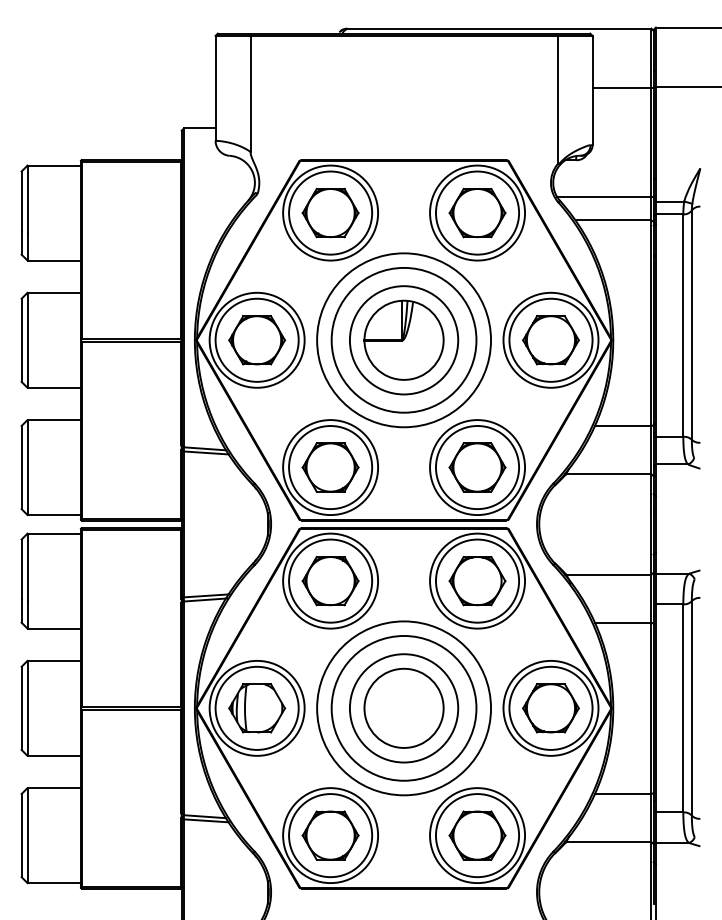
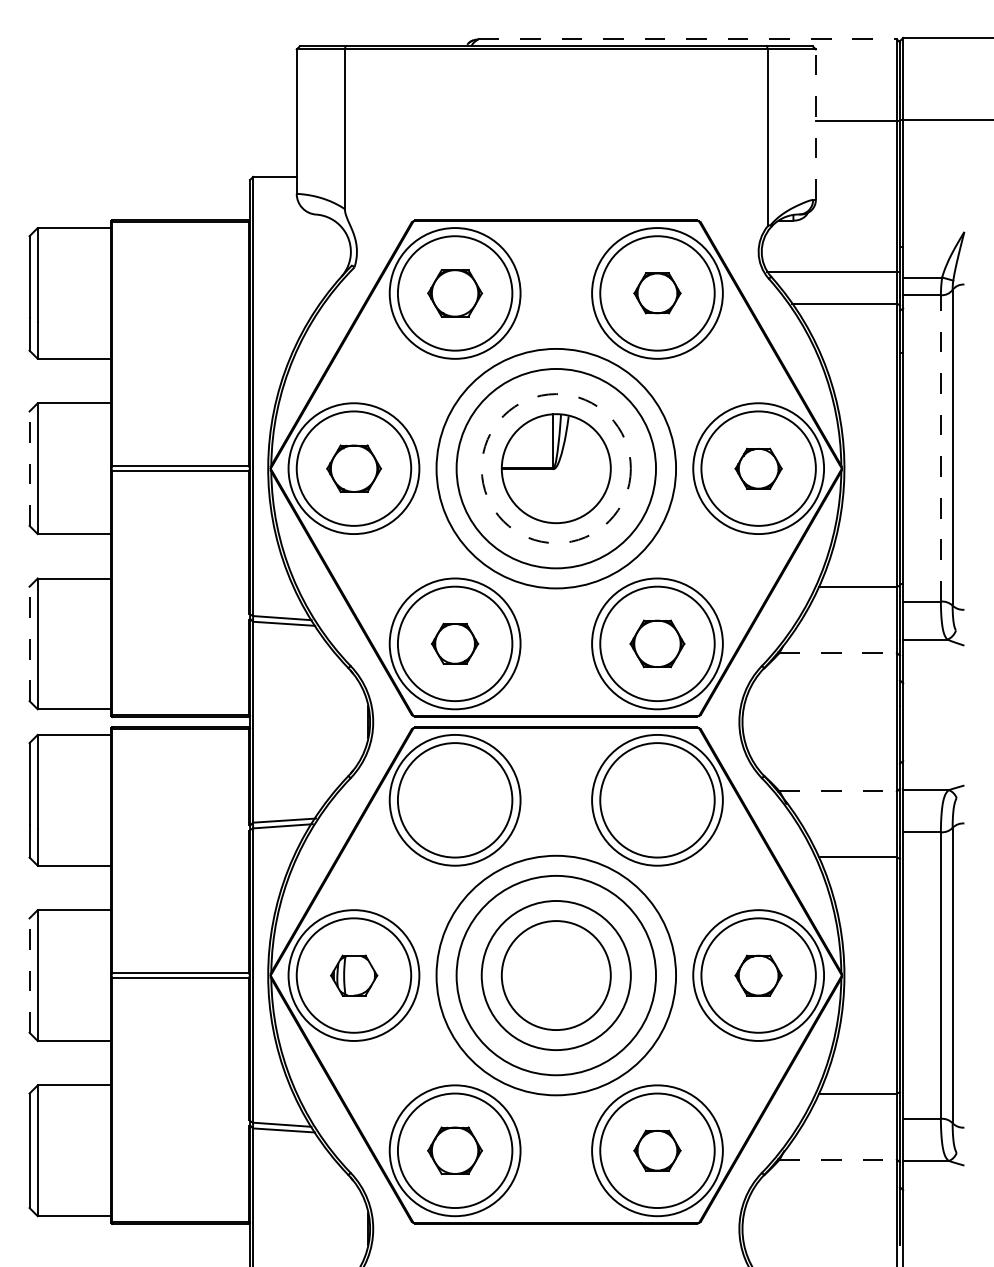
line: (499, 28) -> (687, 39), solid -> dashed
line: (592, 90) -> (815, 124), solid -> dashed
part: (330, 212) -> (454, 292), size x0.7
part: (477, 212) -> (657, 292), size x0.6
line: (683, 325) -> (941, 448), solid -> dashed
line: (21, 340) -> (29, 468), solid -> dashed
part: (257, 340) -> (354, 468), size x0.7
circle: (403, 340) -> (555, 468), solid -> dashed
part: (550, 340) -> (757, 468), size x0.6
line: (21, 467) -> (29, 643), solid -> dashed
part: (330, 467) -> (454, 643), size x0.6
part: (477, 467) -> (657, 643), size x0.7
line: (608, 474) -> (837, 653), solid -> dashed
line: (608, 574) -> (837, 791), solid -> dashed
part: (330, 581) -> (454, 800), removed
part: (477, 581) -> (657, 800), removed
line: (21, 708) -> (29, 975), solid -> dashed
part: (257, 708) -> (354, 975), size x0.6
part: (550, 708) -> (757, 975), size x0.6
part: (330, 835) -> (454, 1150), size x0.7
part: (477, 835) -> (657, 1150), size x0.6
line: (608, 842) -> (837, 1160), solid -> dashed

